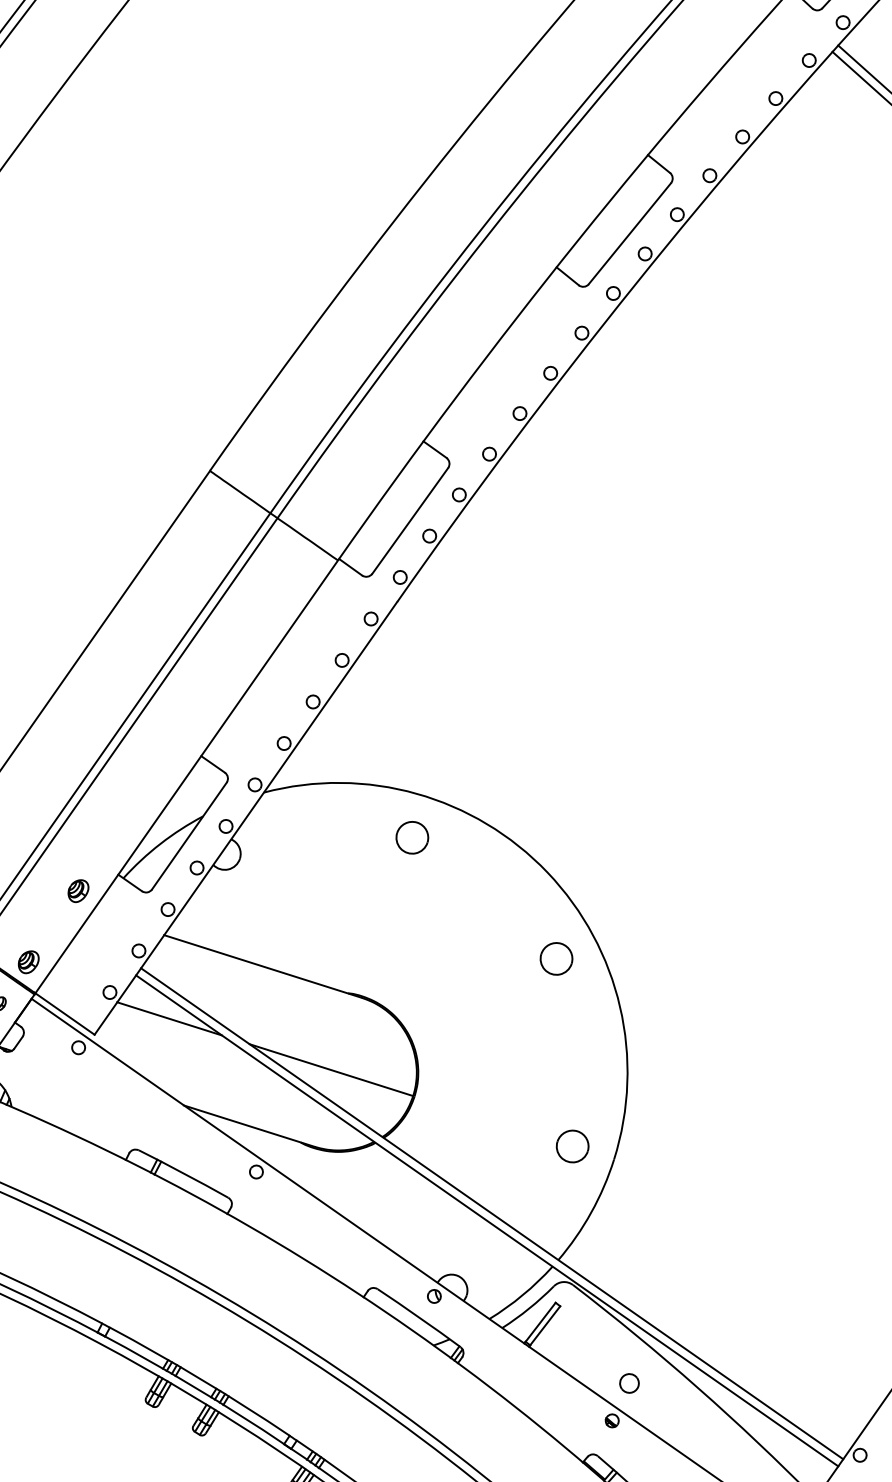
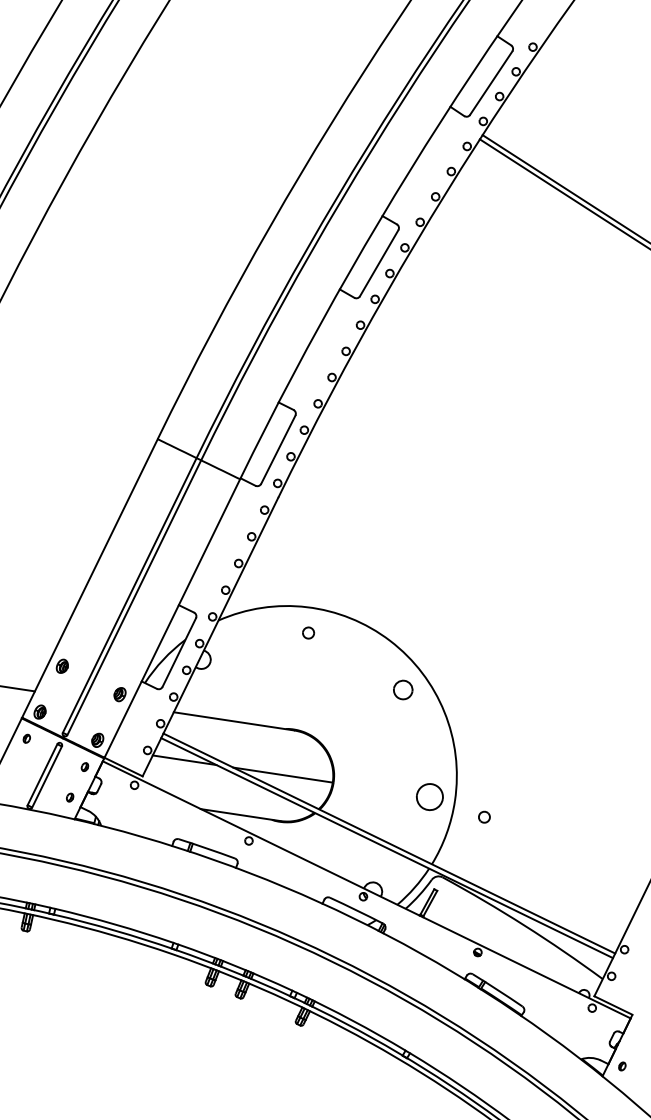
part: (412, 836) -> (308, 632), size x0.6
part: (572, 1146) -> (429, 797), size x1.4
part: (629, 1382) -> (484, 816), moved

